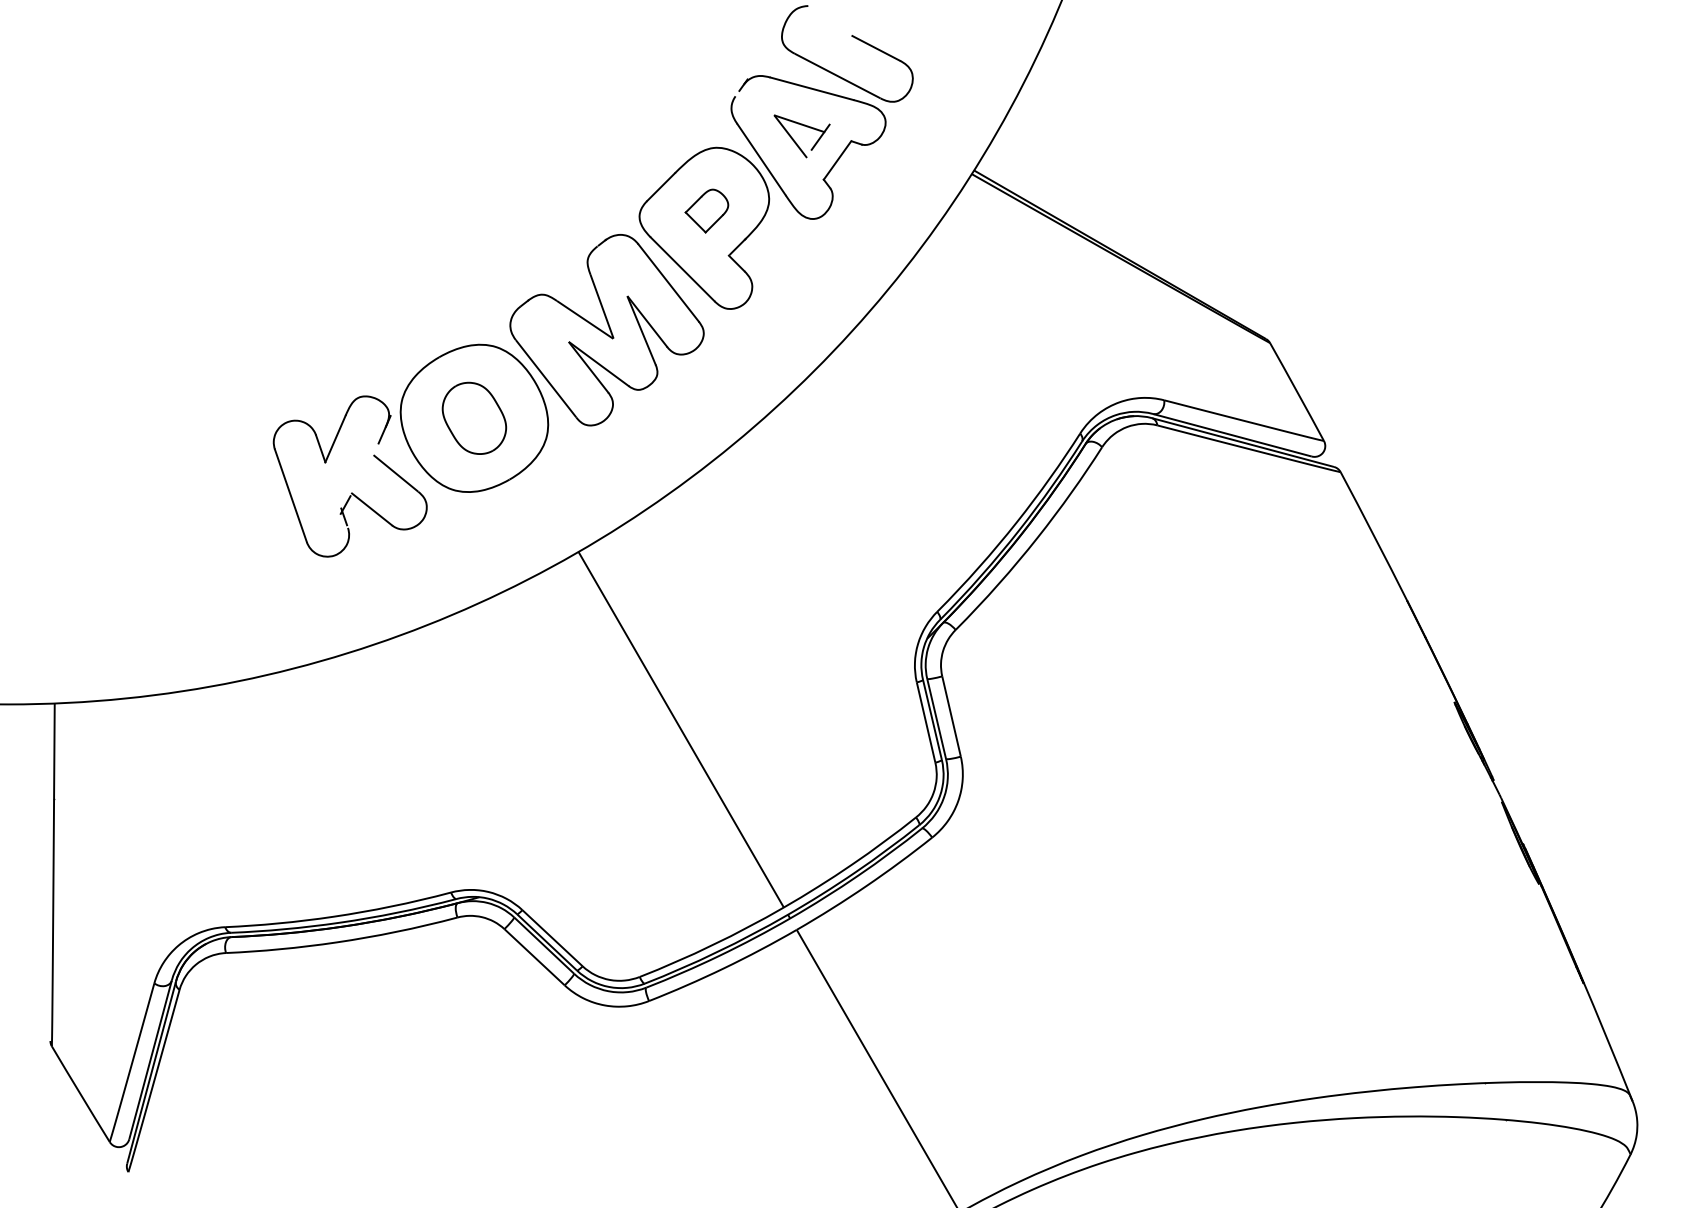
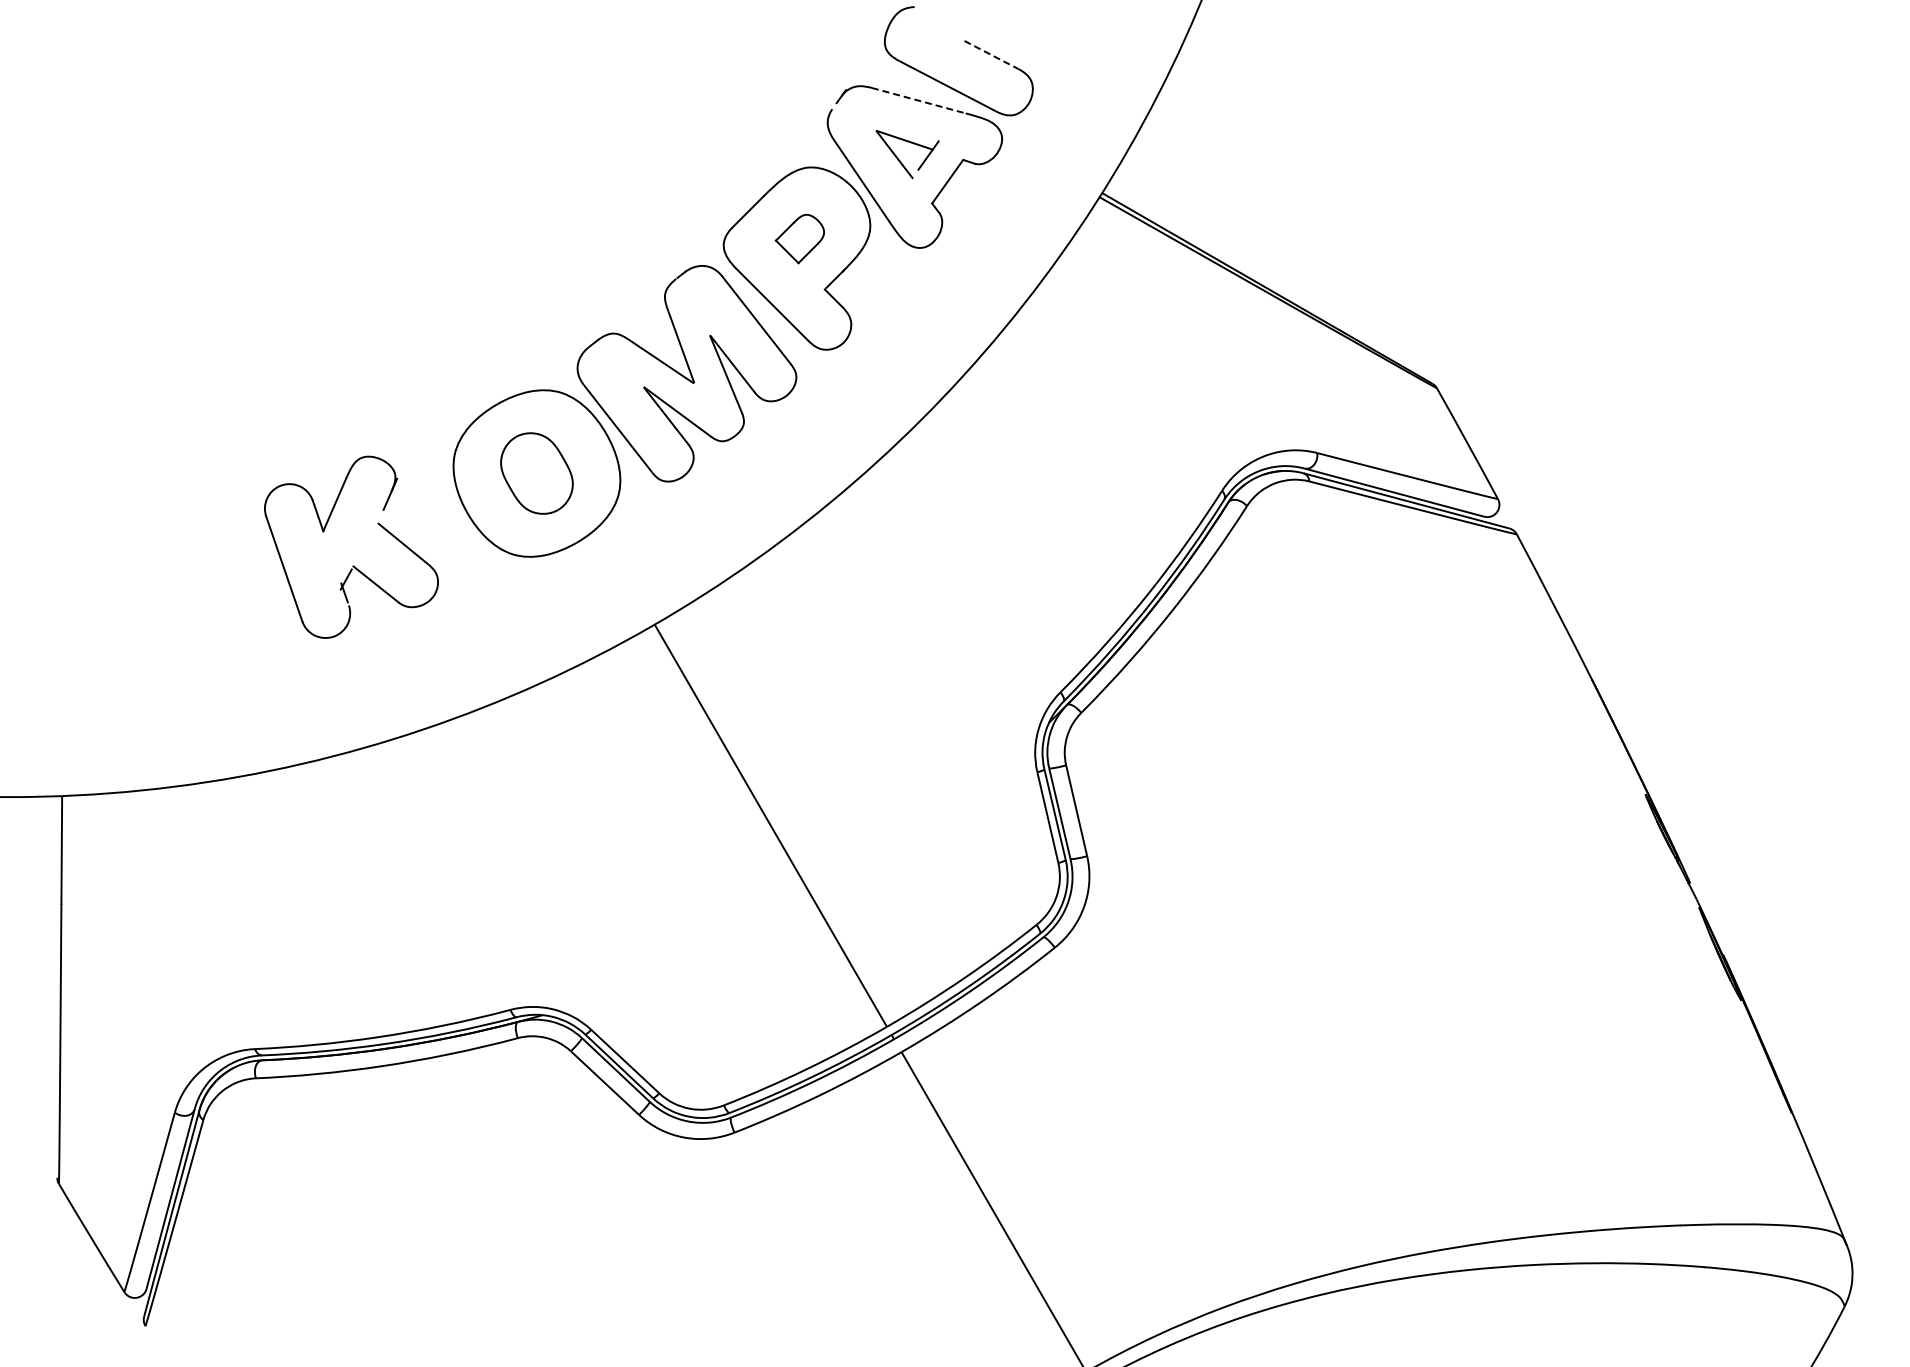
line: (876, 48) -> (991, 55), solid -> dashed
line: (811, 88) -> (918, 100), solid -> dashed
part: (352, 492) -> (353, 565), moved

